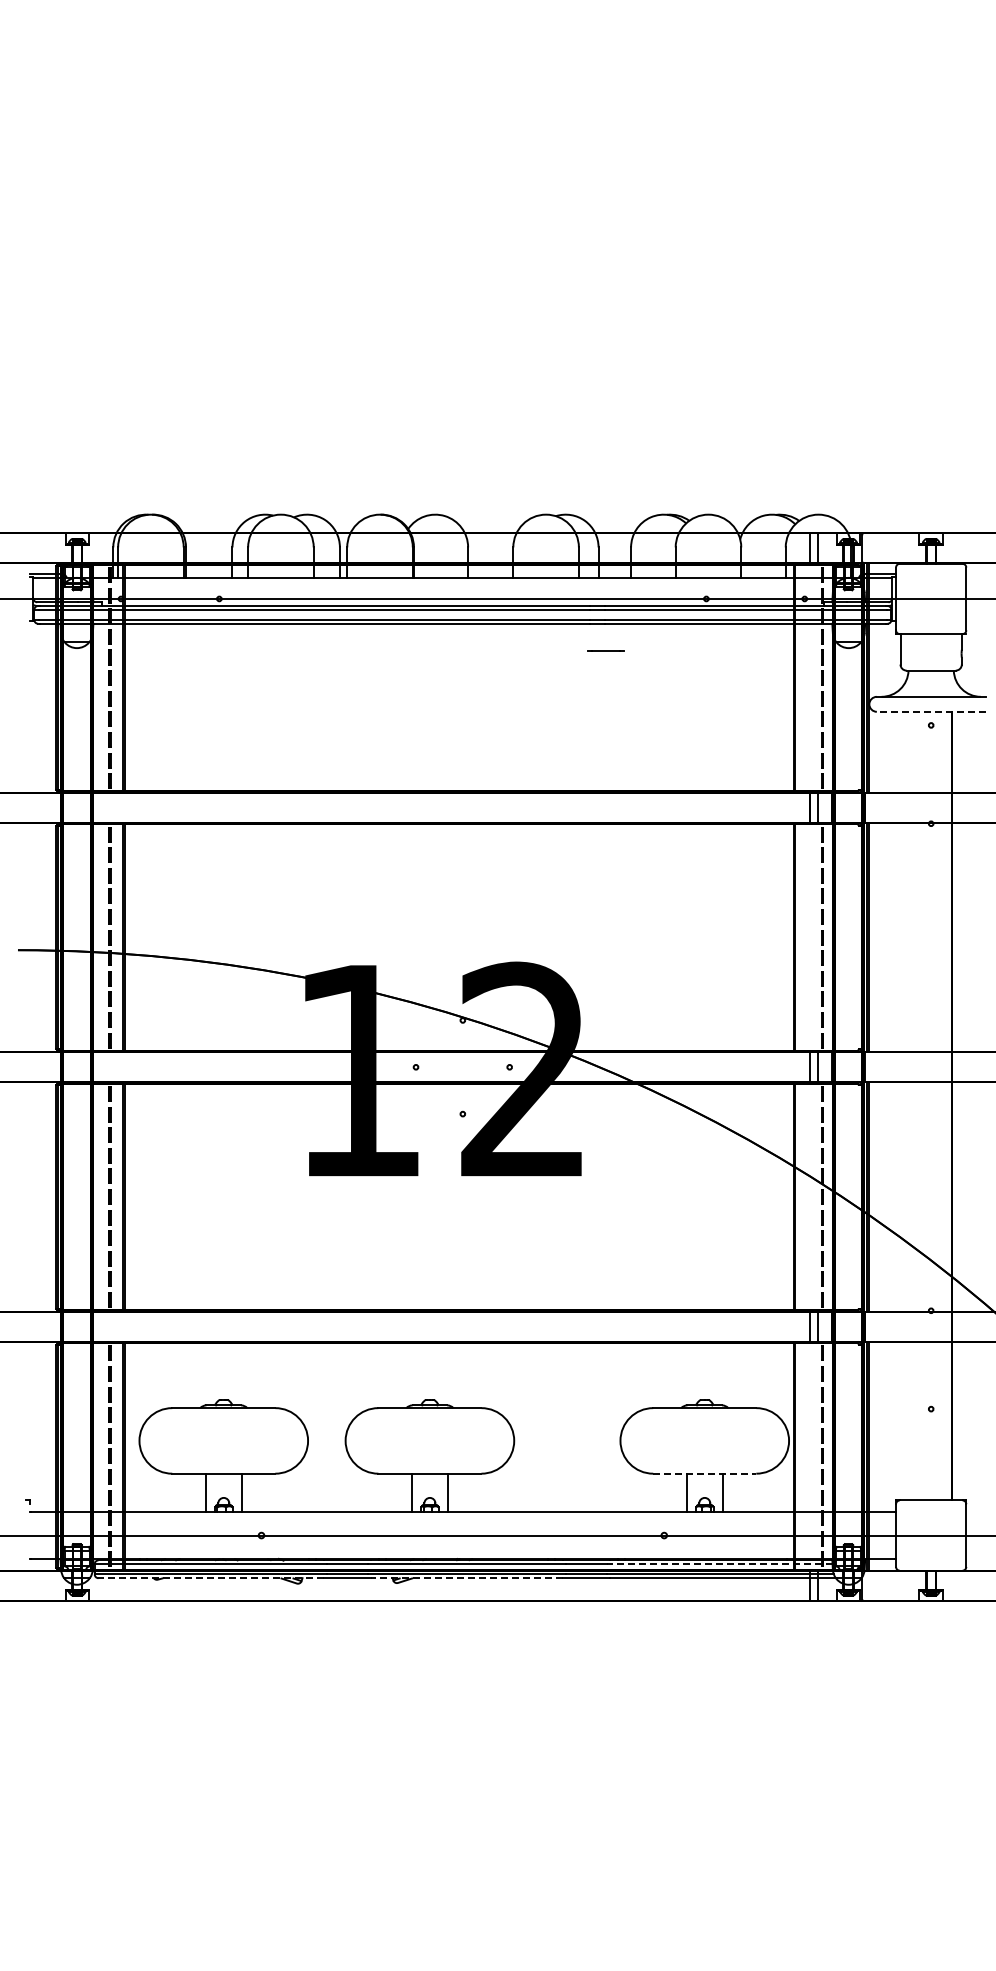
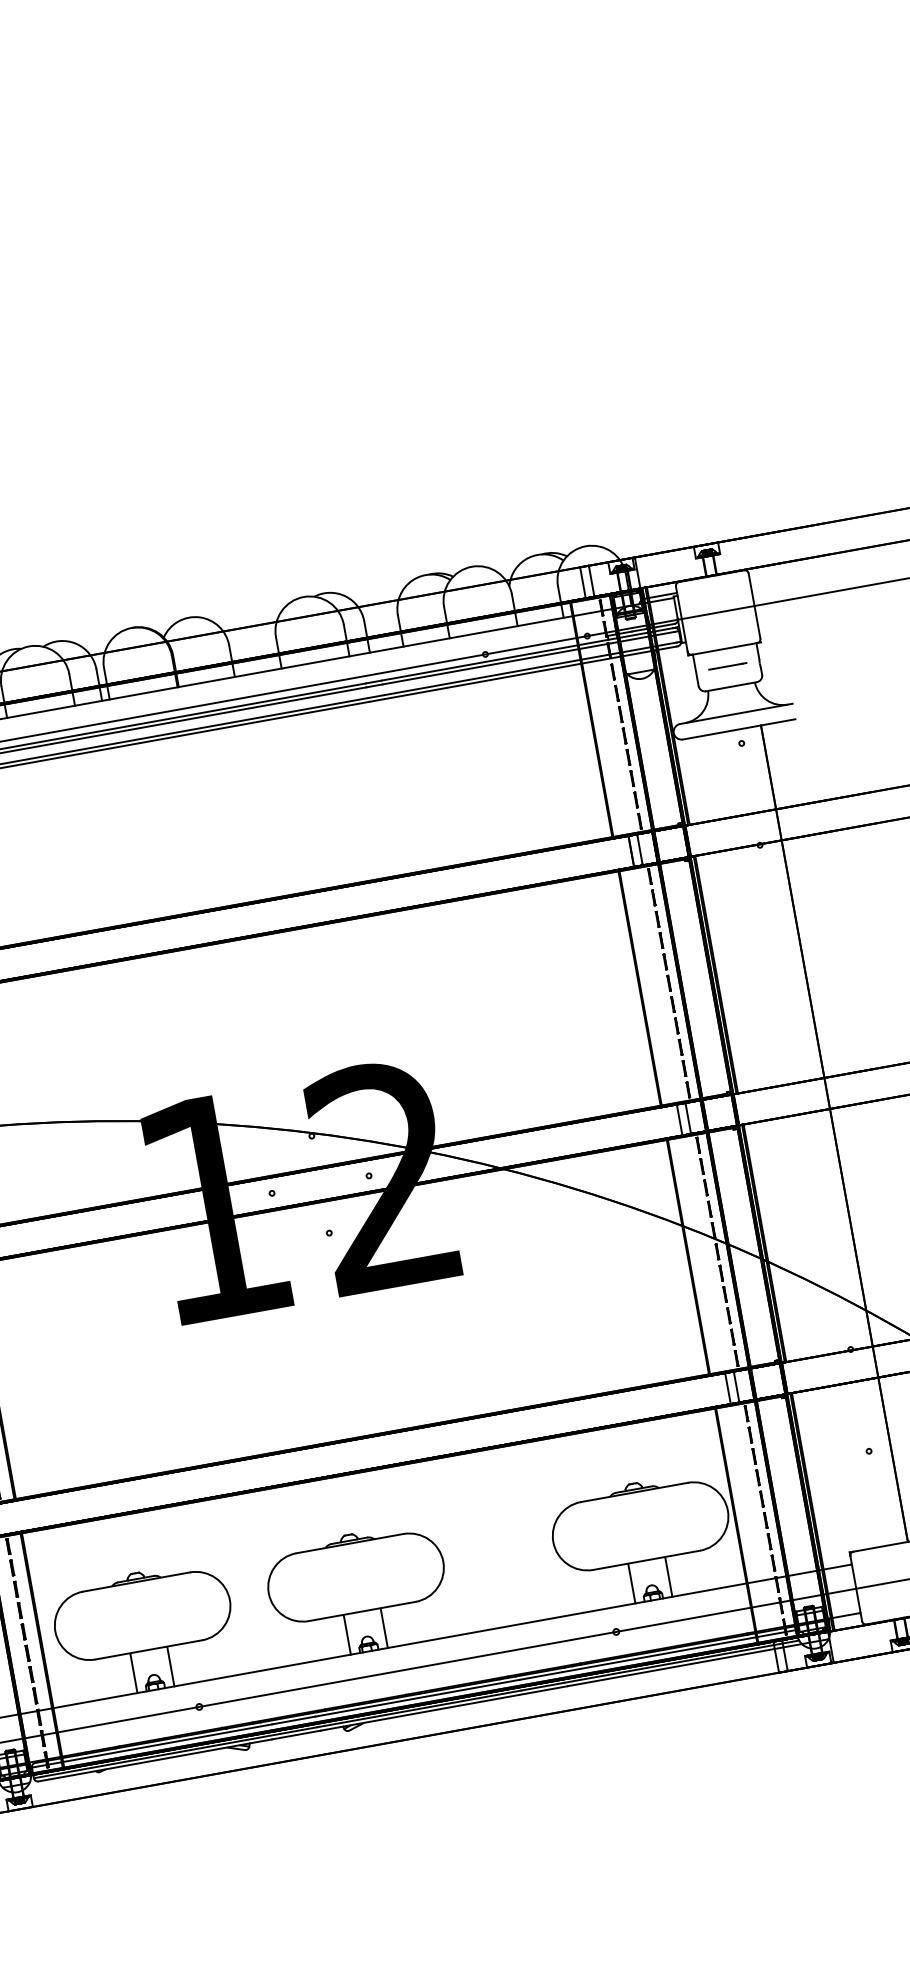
line: (605, 650) -> (727, 666), moved
line: (930, 711) -> (738, 729), dashed -> solid
line: (704, 1473) -> (646, 1560), dashed -> solid
line: (719, 1564) -> (678, 1651), dashed -> solid
line: (211, 1578) -> (155, 1760), dashed -> solid
line: (467, 1578) -> (420, 1713), dashed -> solid

